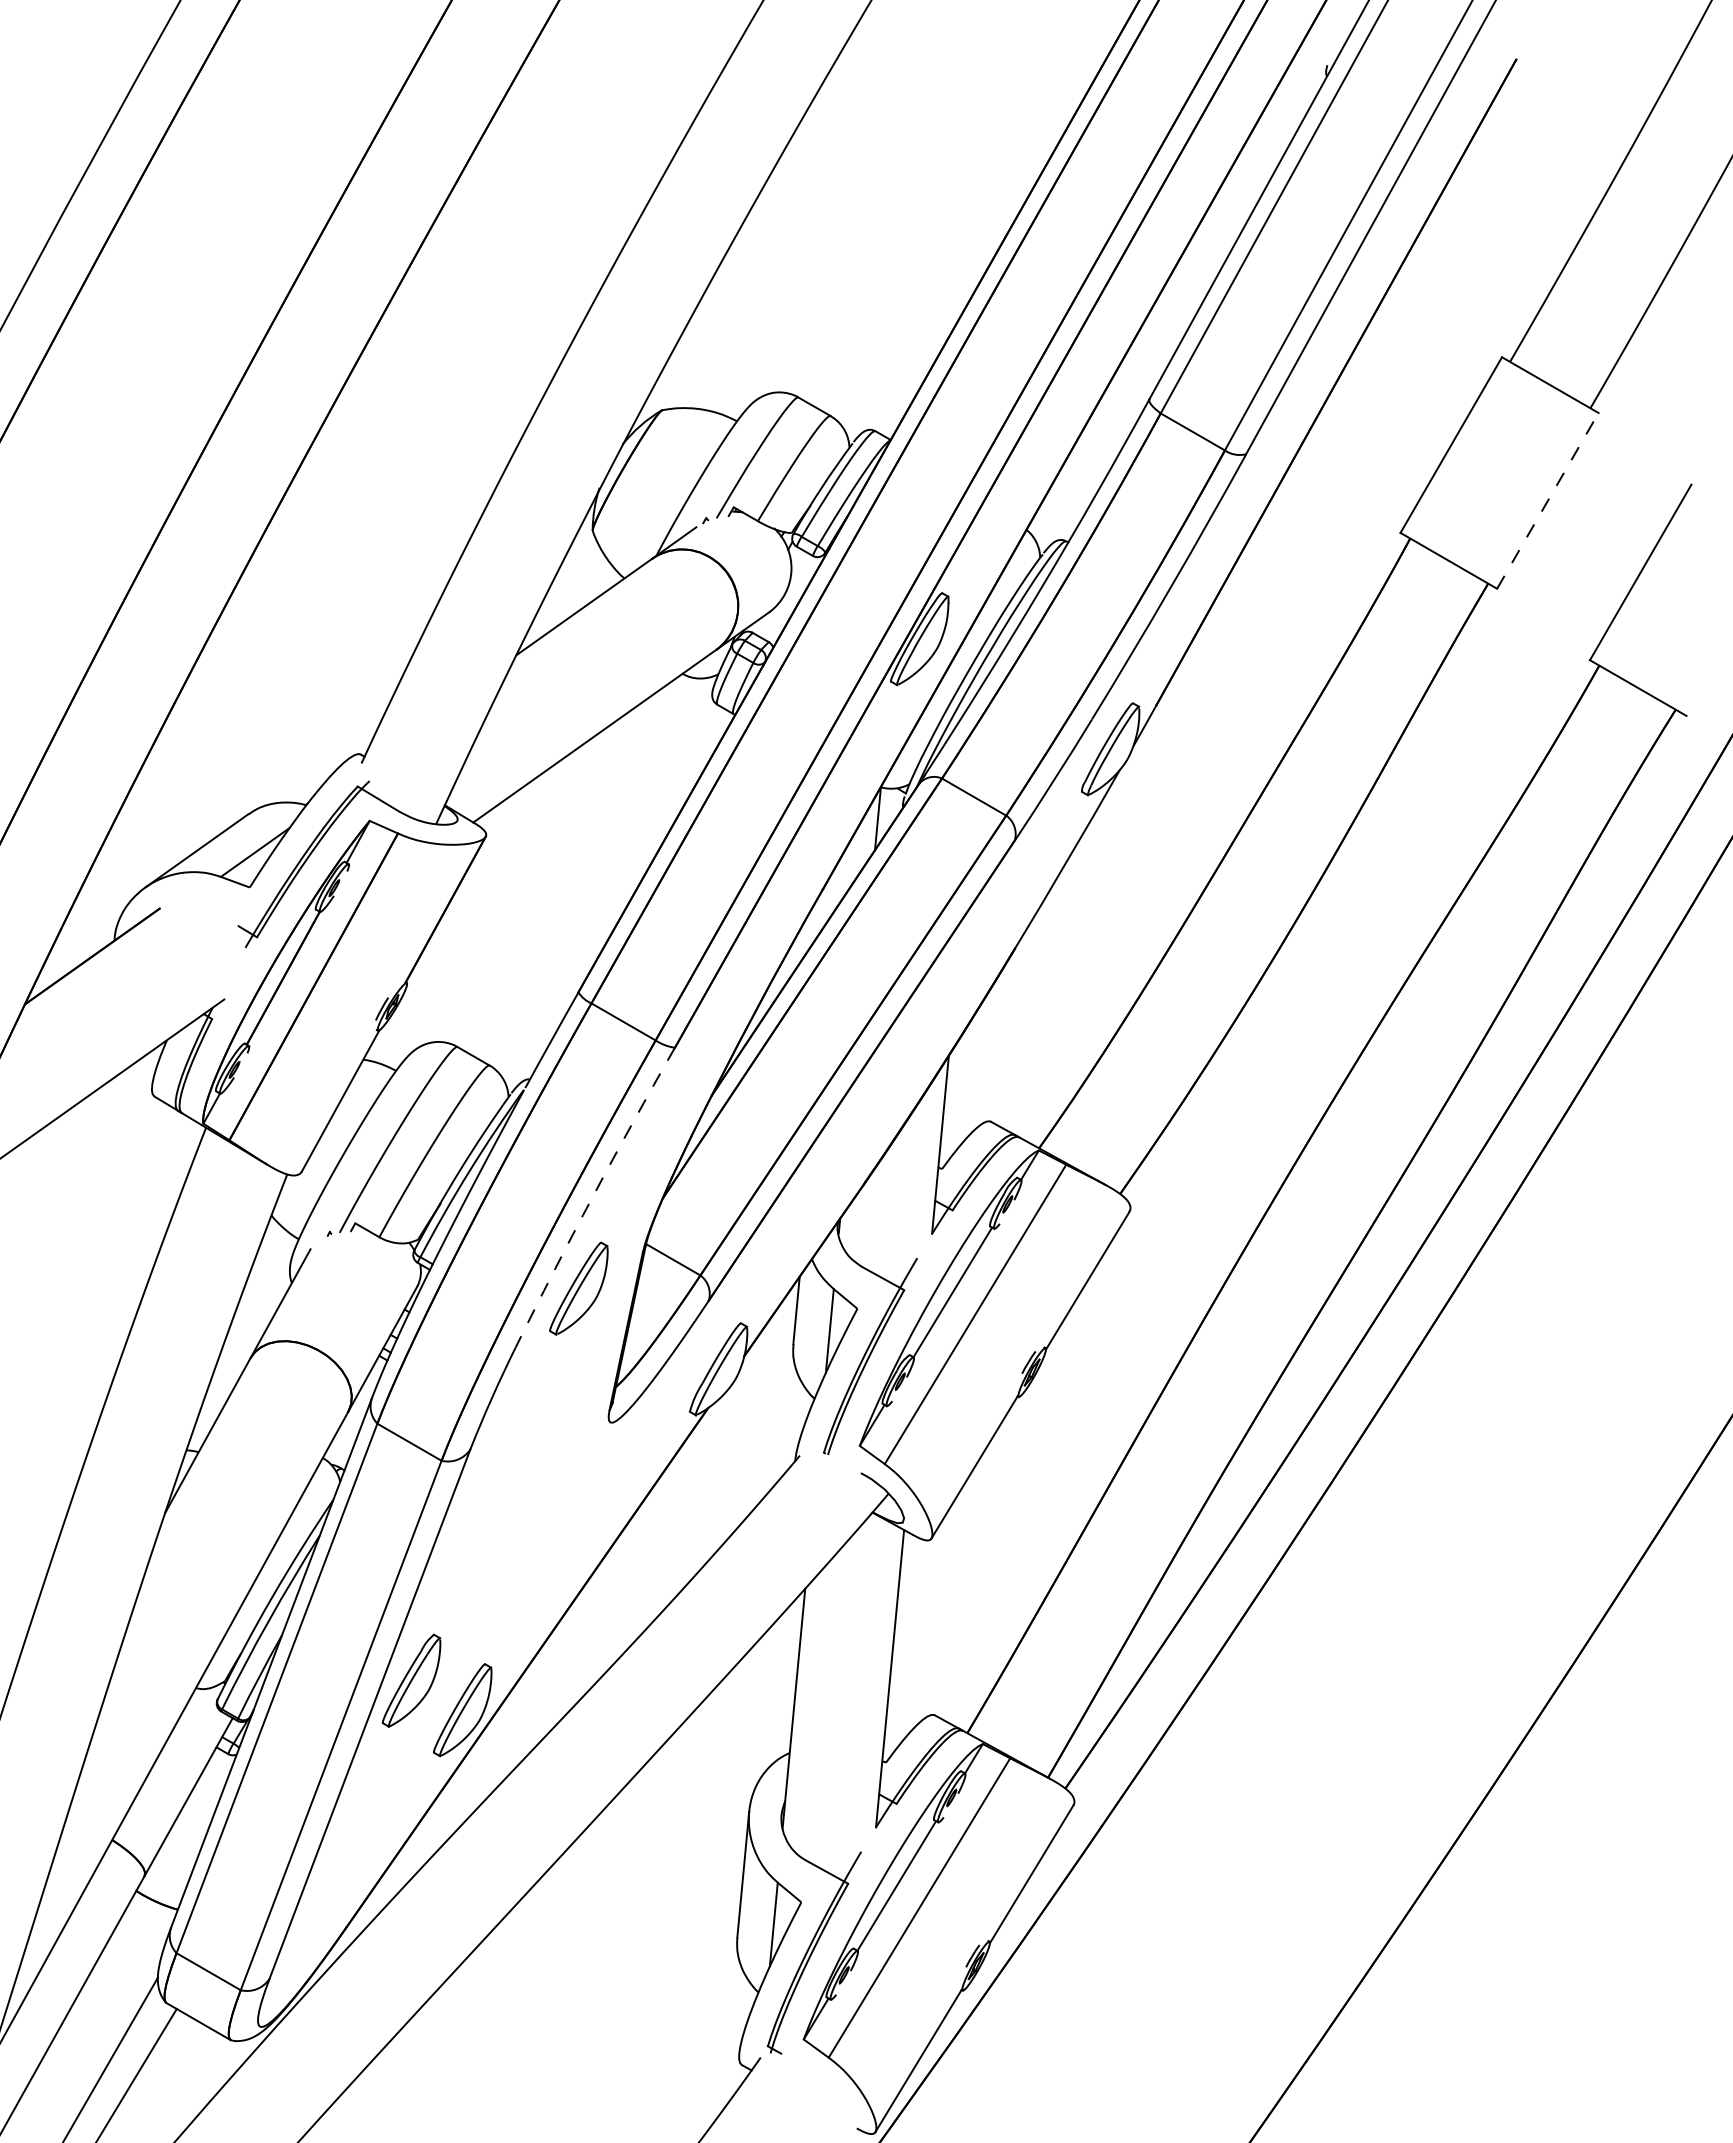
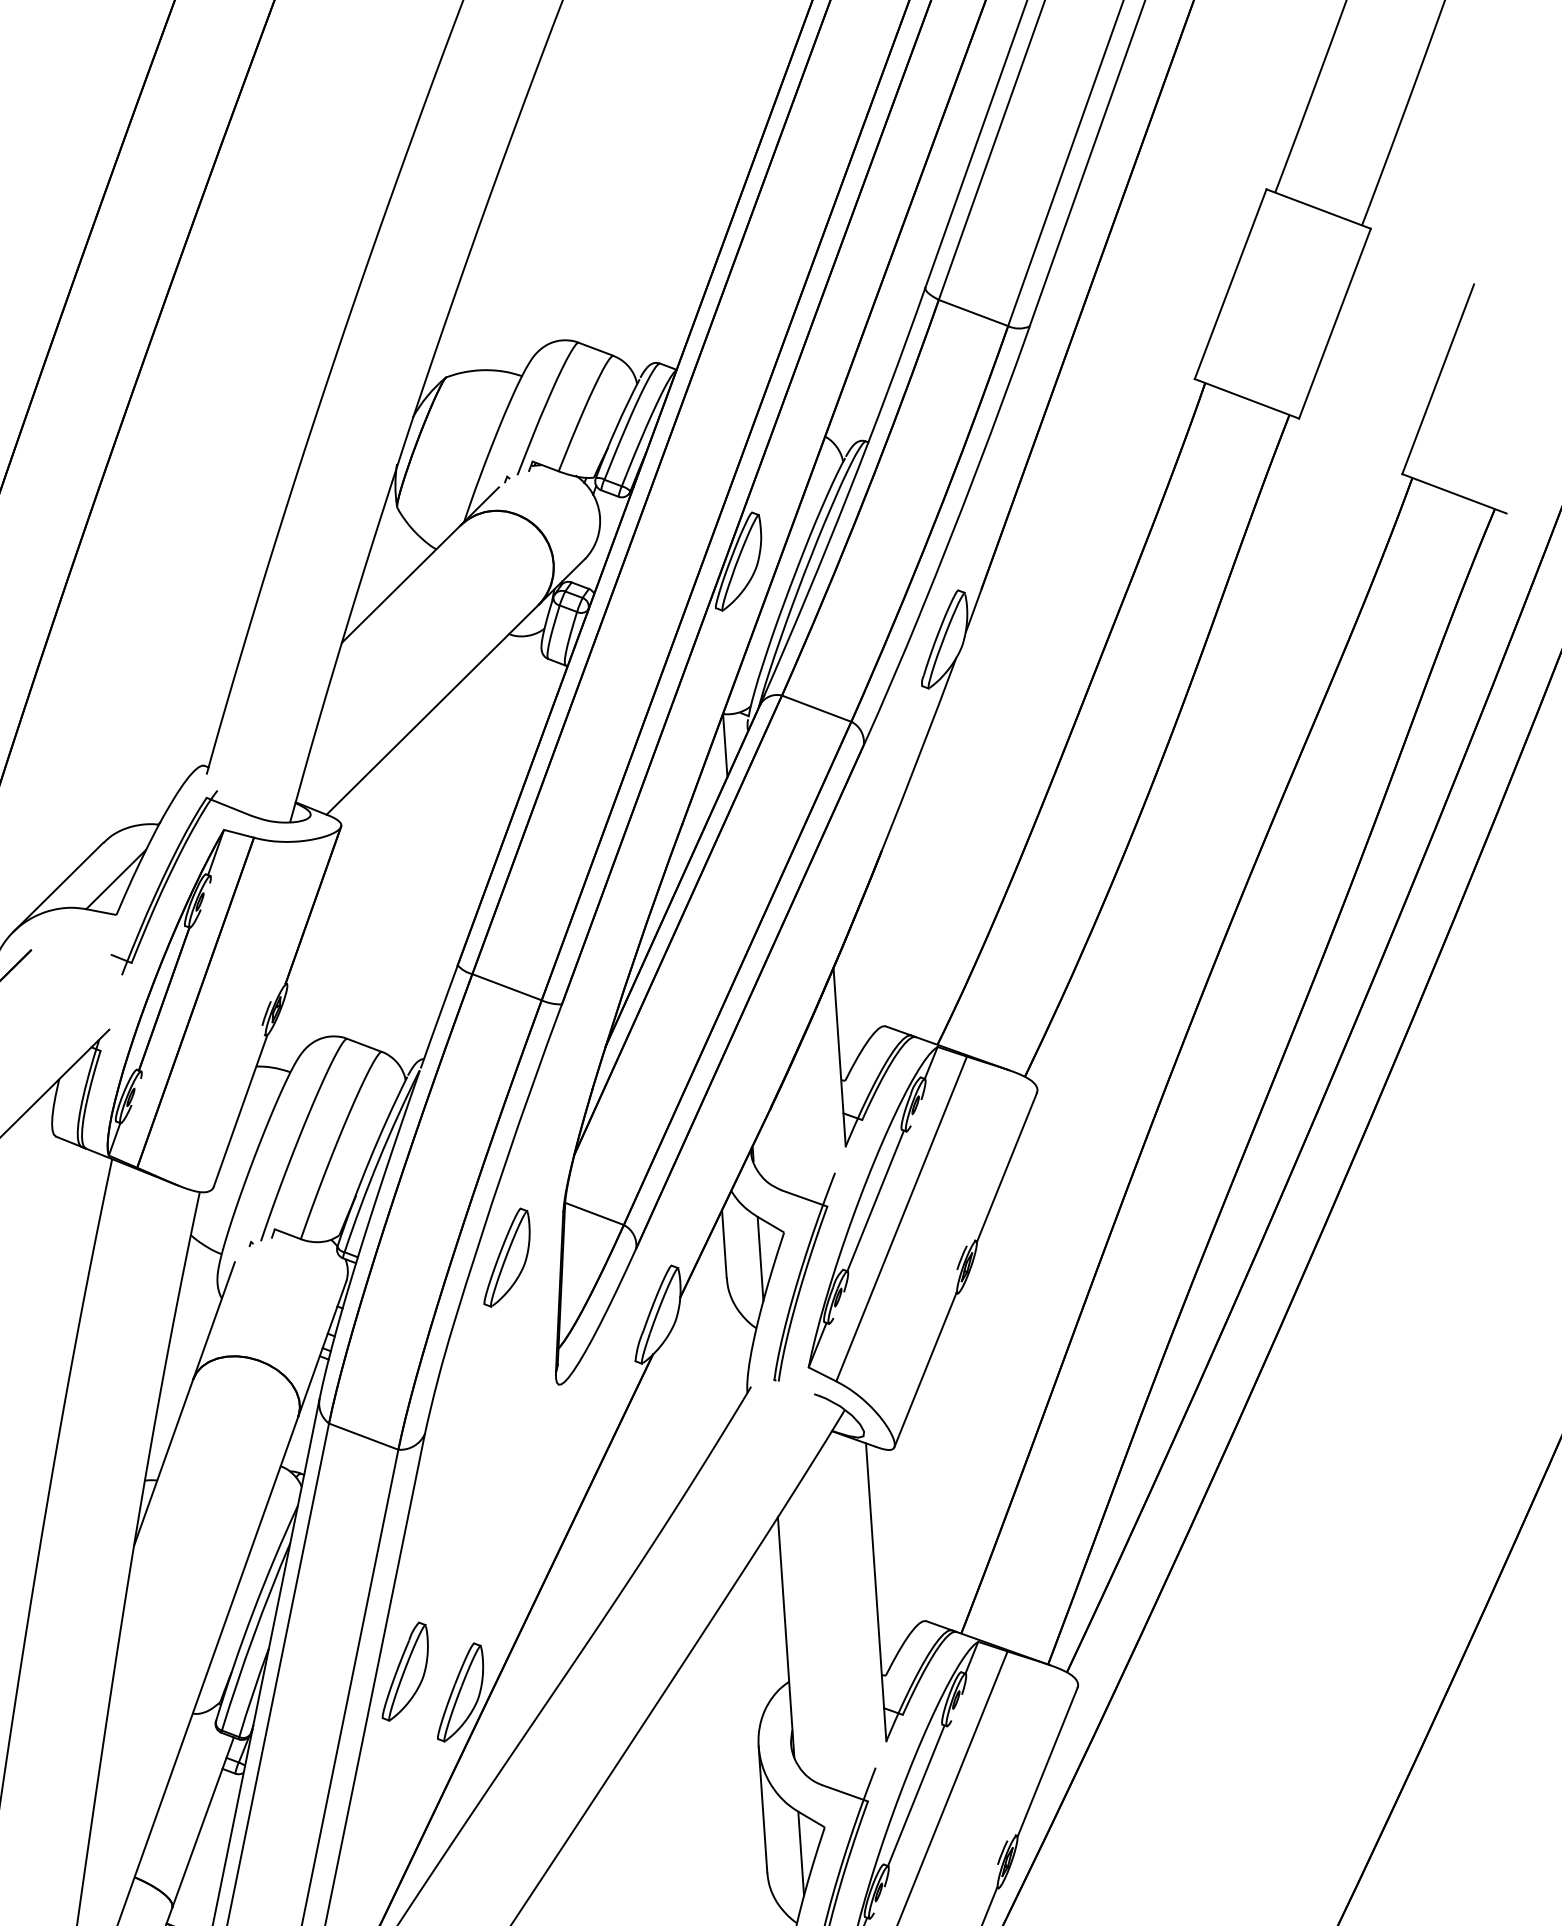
line: (1548, 500) -> (1335, 323), dashed -> solid
arc: (592, 1196) -> (504, 1164), dashed -> solid

